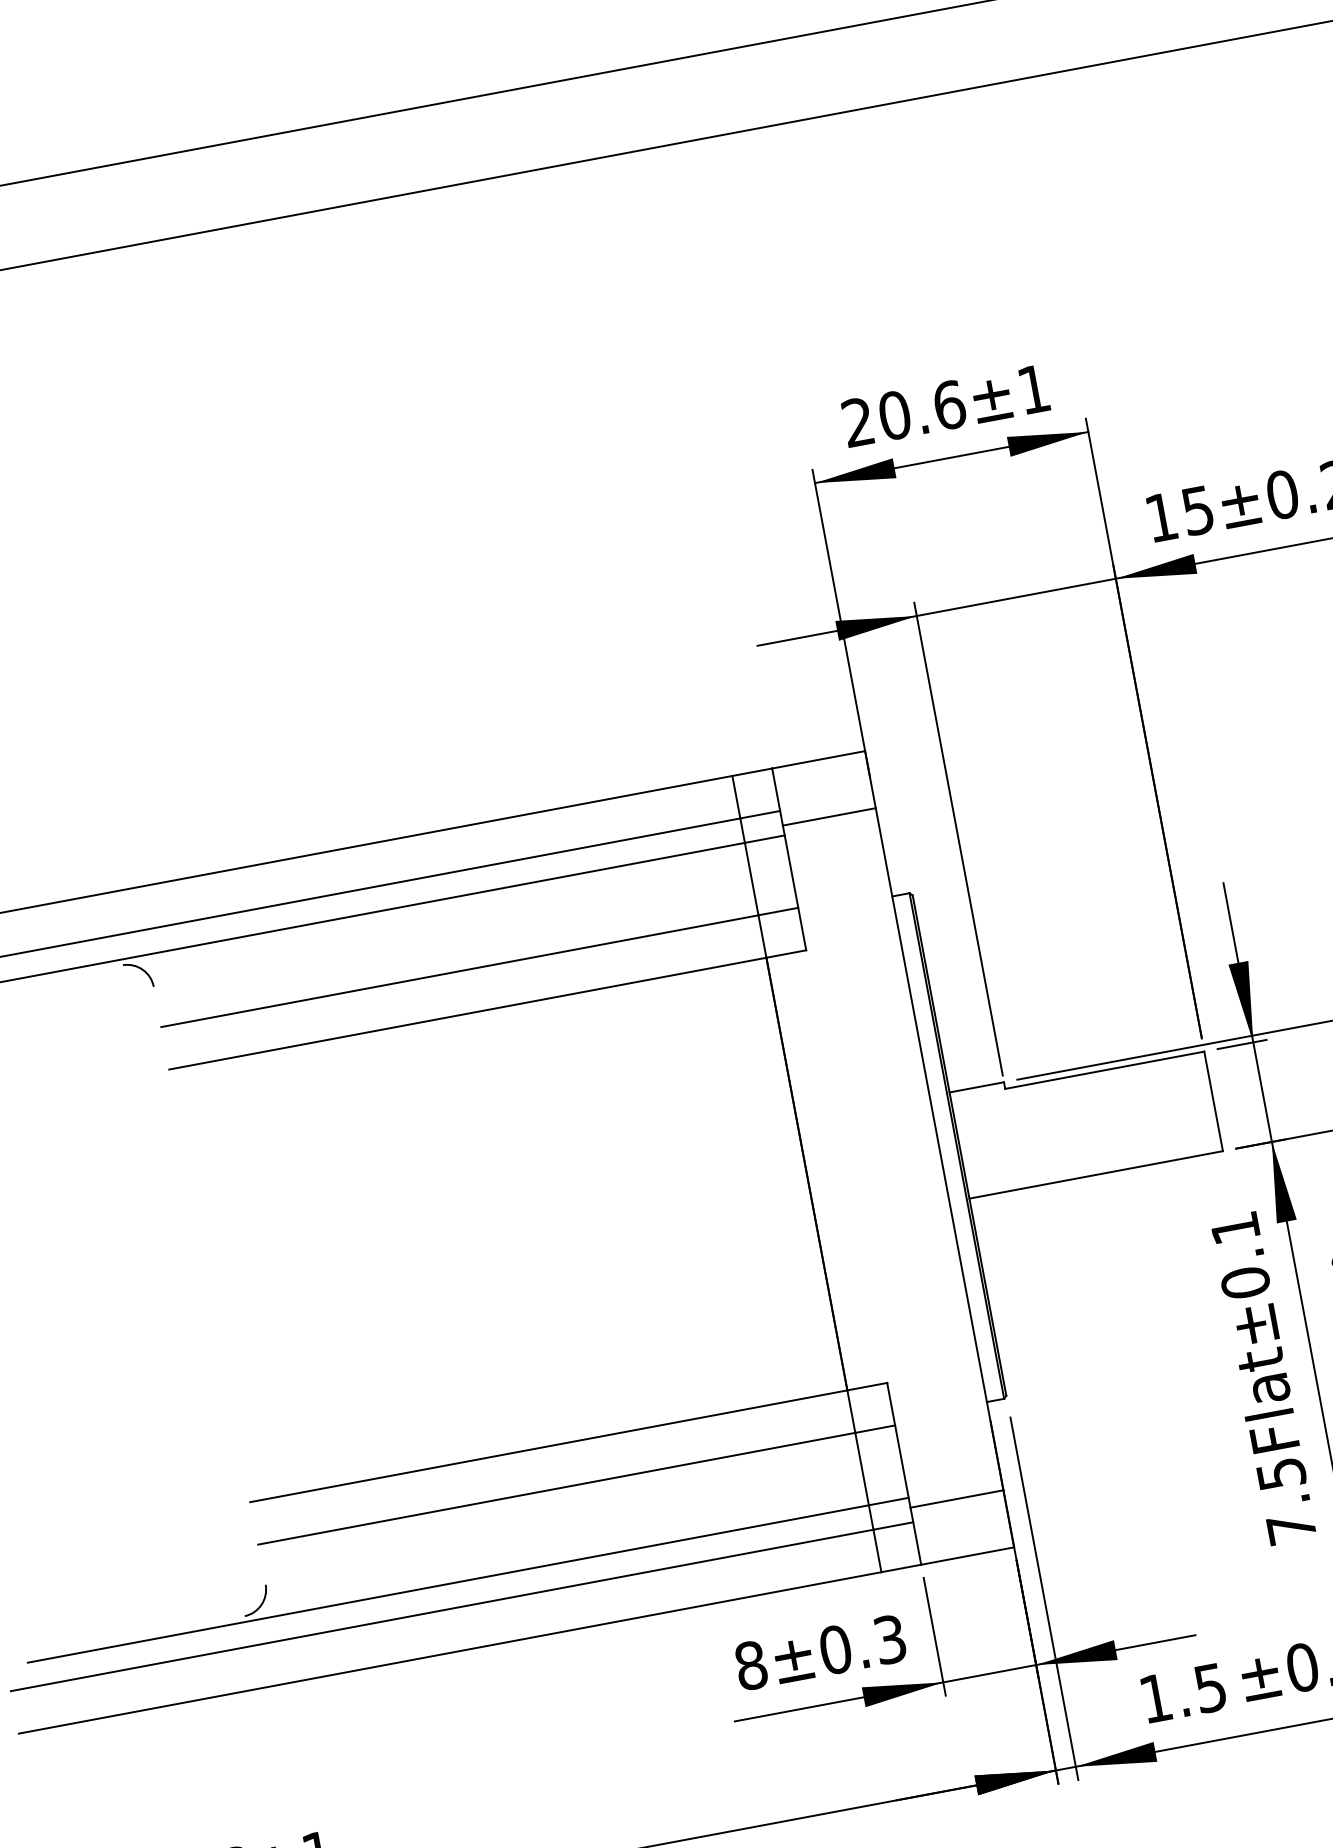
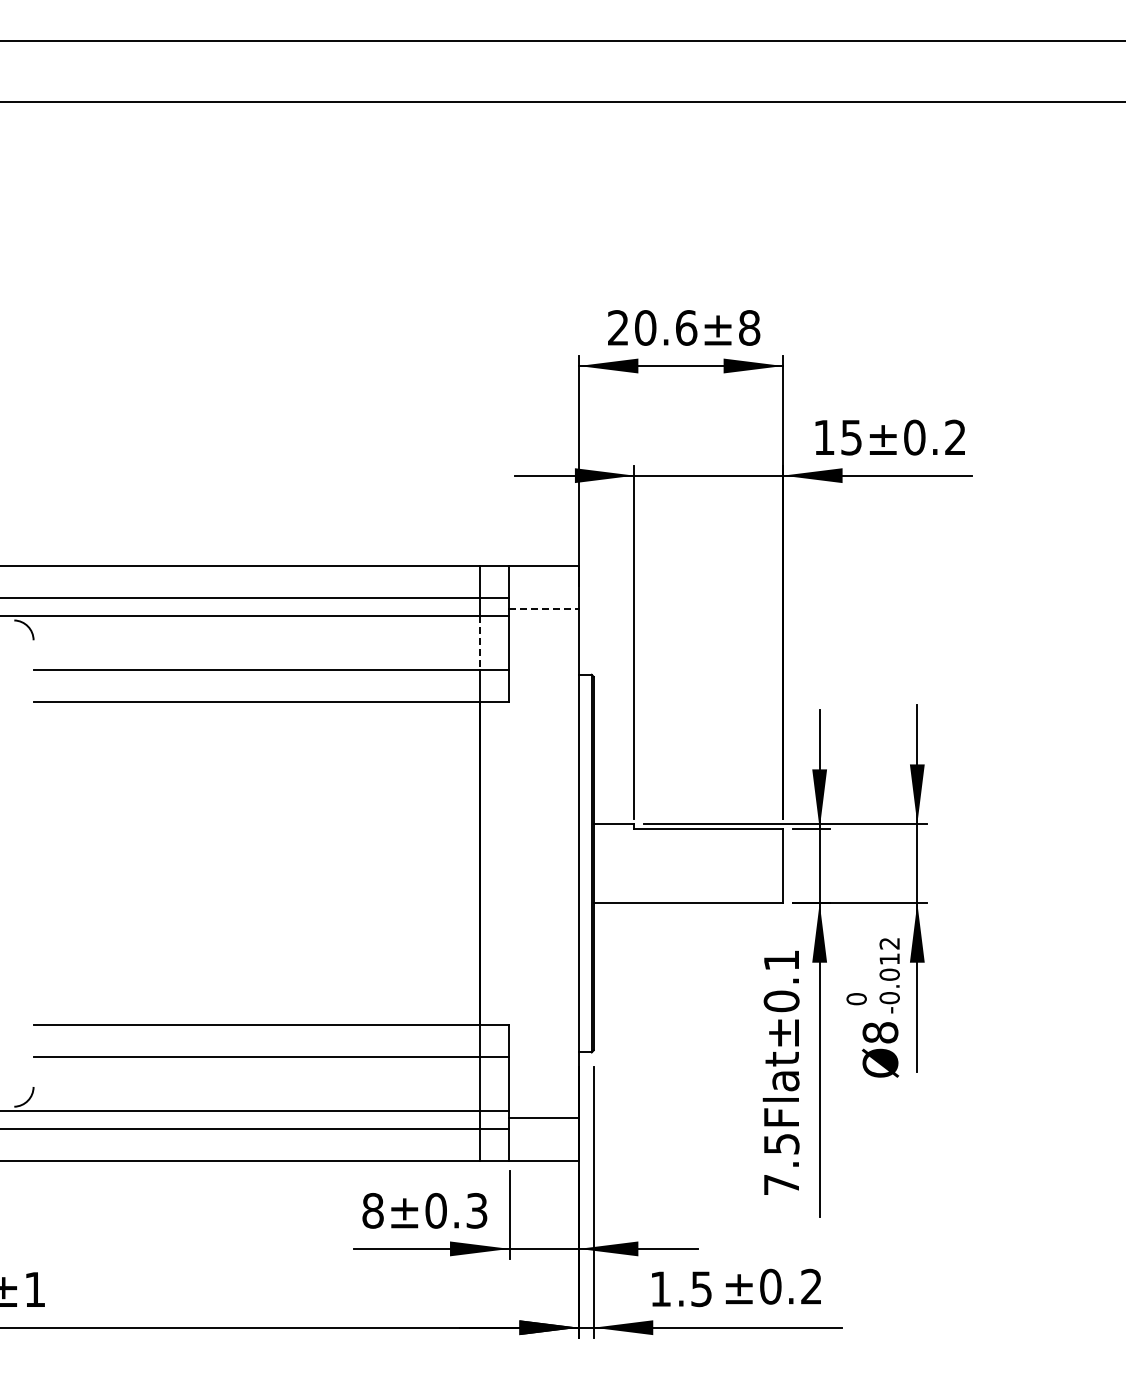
text: (1033, 388) -> (749, 327), 20.6±1 -> 20.6±8
line: (829, 816) -> (544, 608), solid -> dashed
line: (751, 879) -> (479, 643), solid -> dashed

